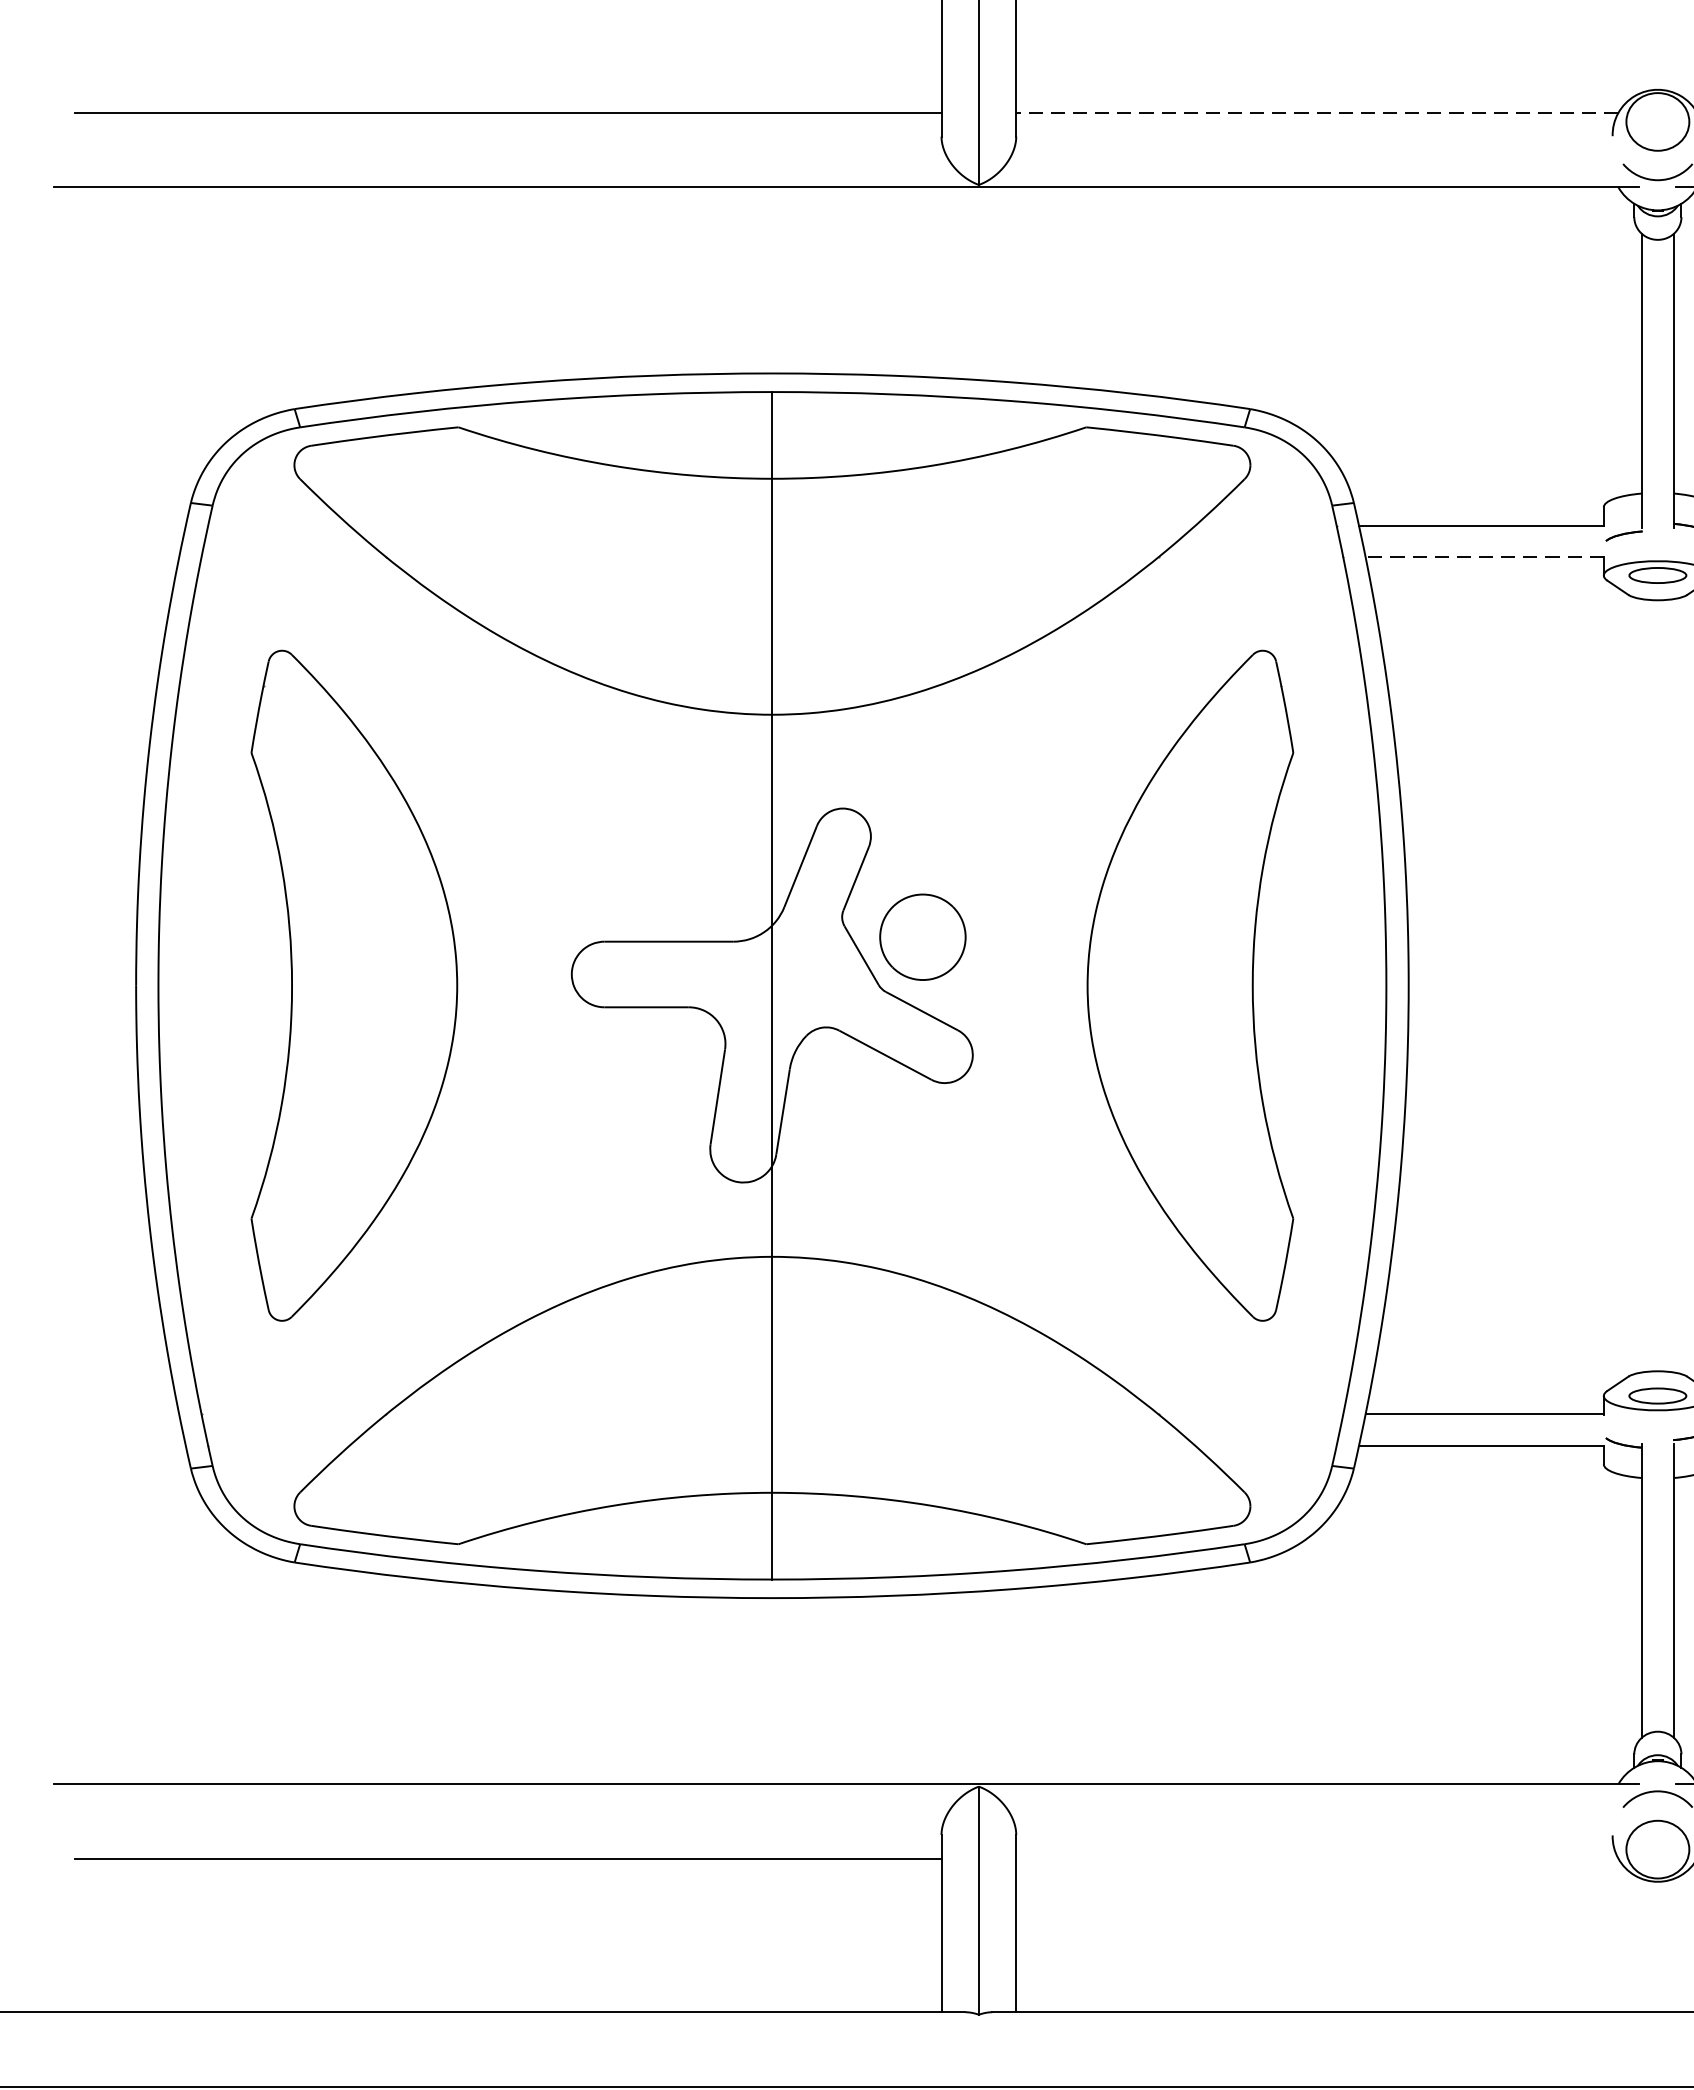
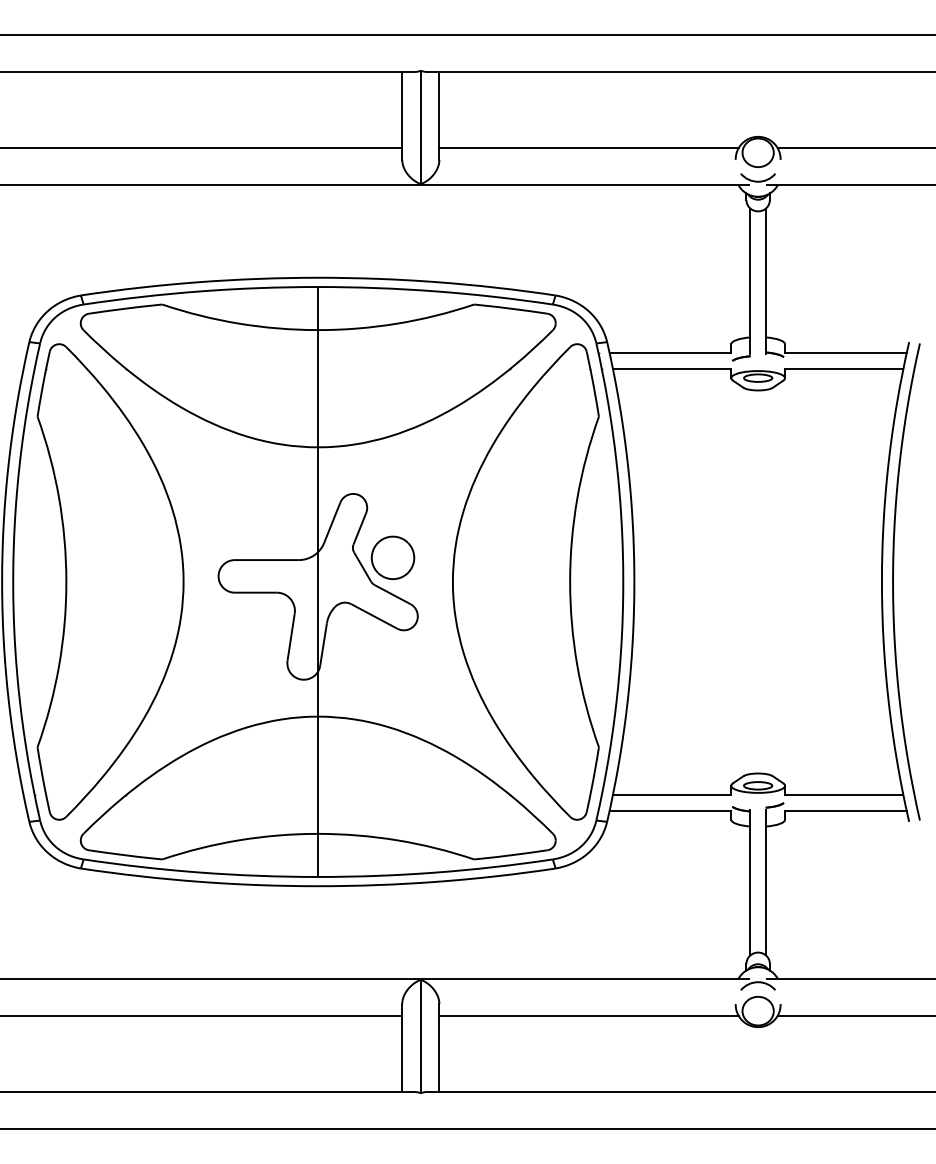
line: (1318, 113) -> (589, 148), dashed -> solid
line: (1483, 558) -> (671, 369), dashed -> solid
part: (354, 984) -> (110, 581), size x1.43
part: (1189, 984) -> (525, 581), size x1.43
line: (1316, 1858) -> (588, 1015), added

